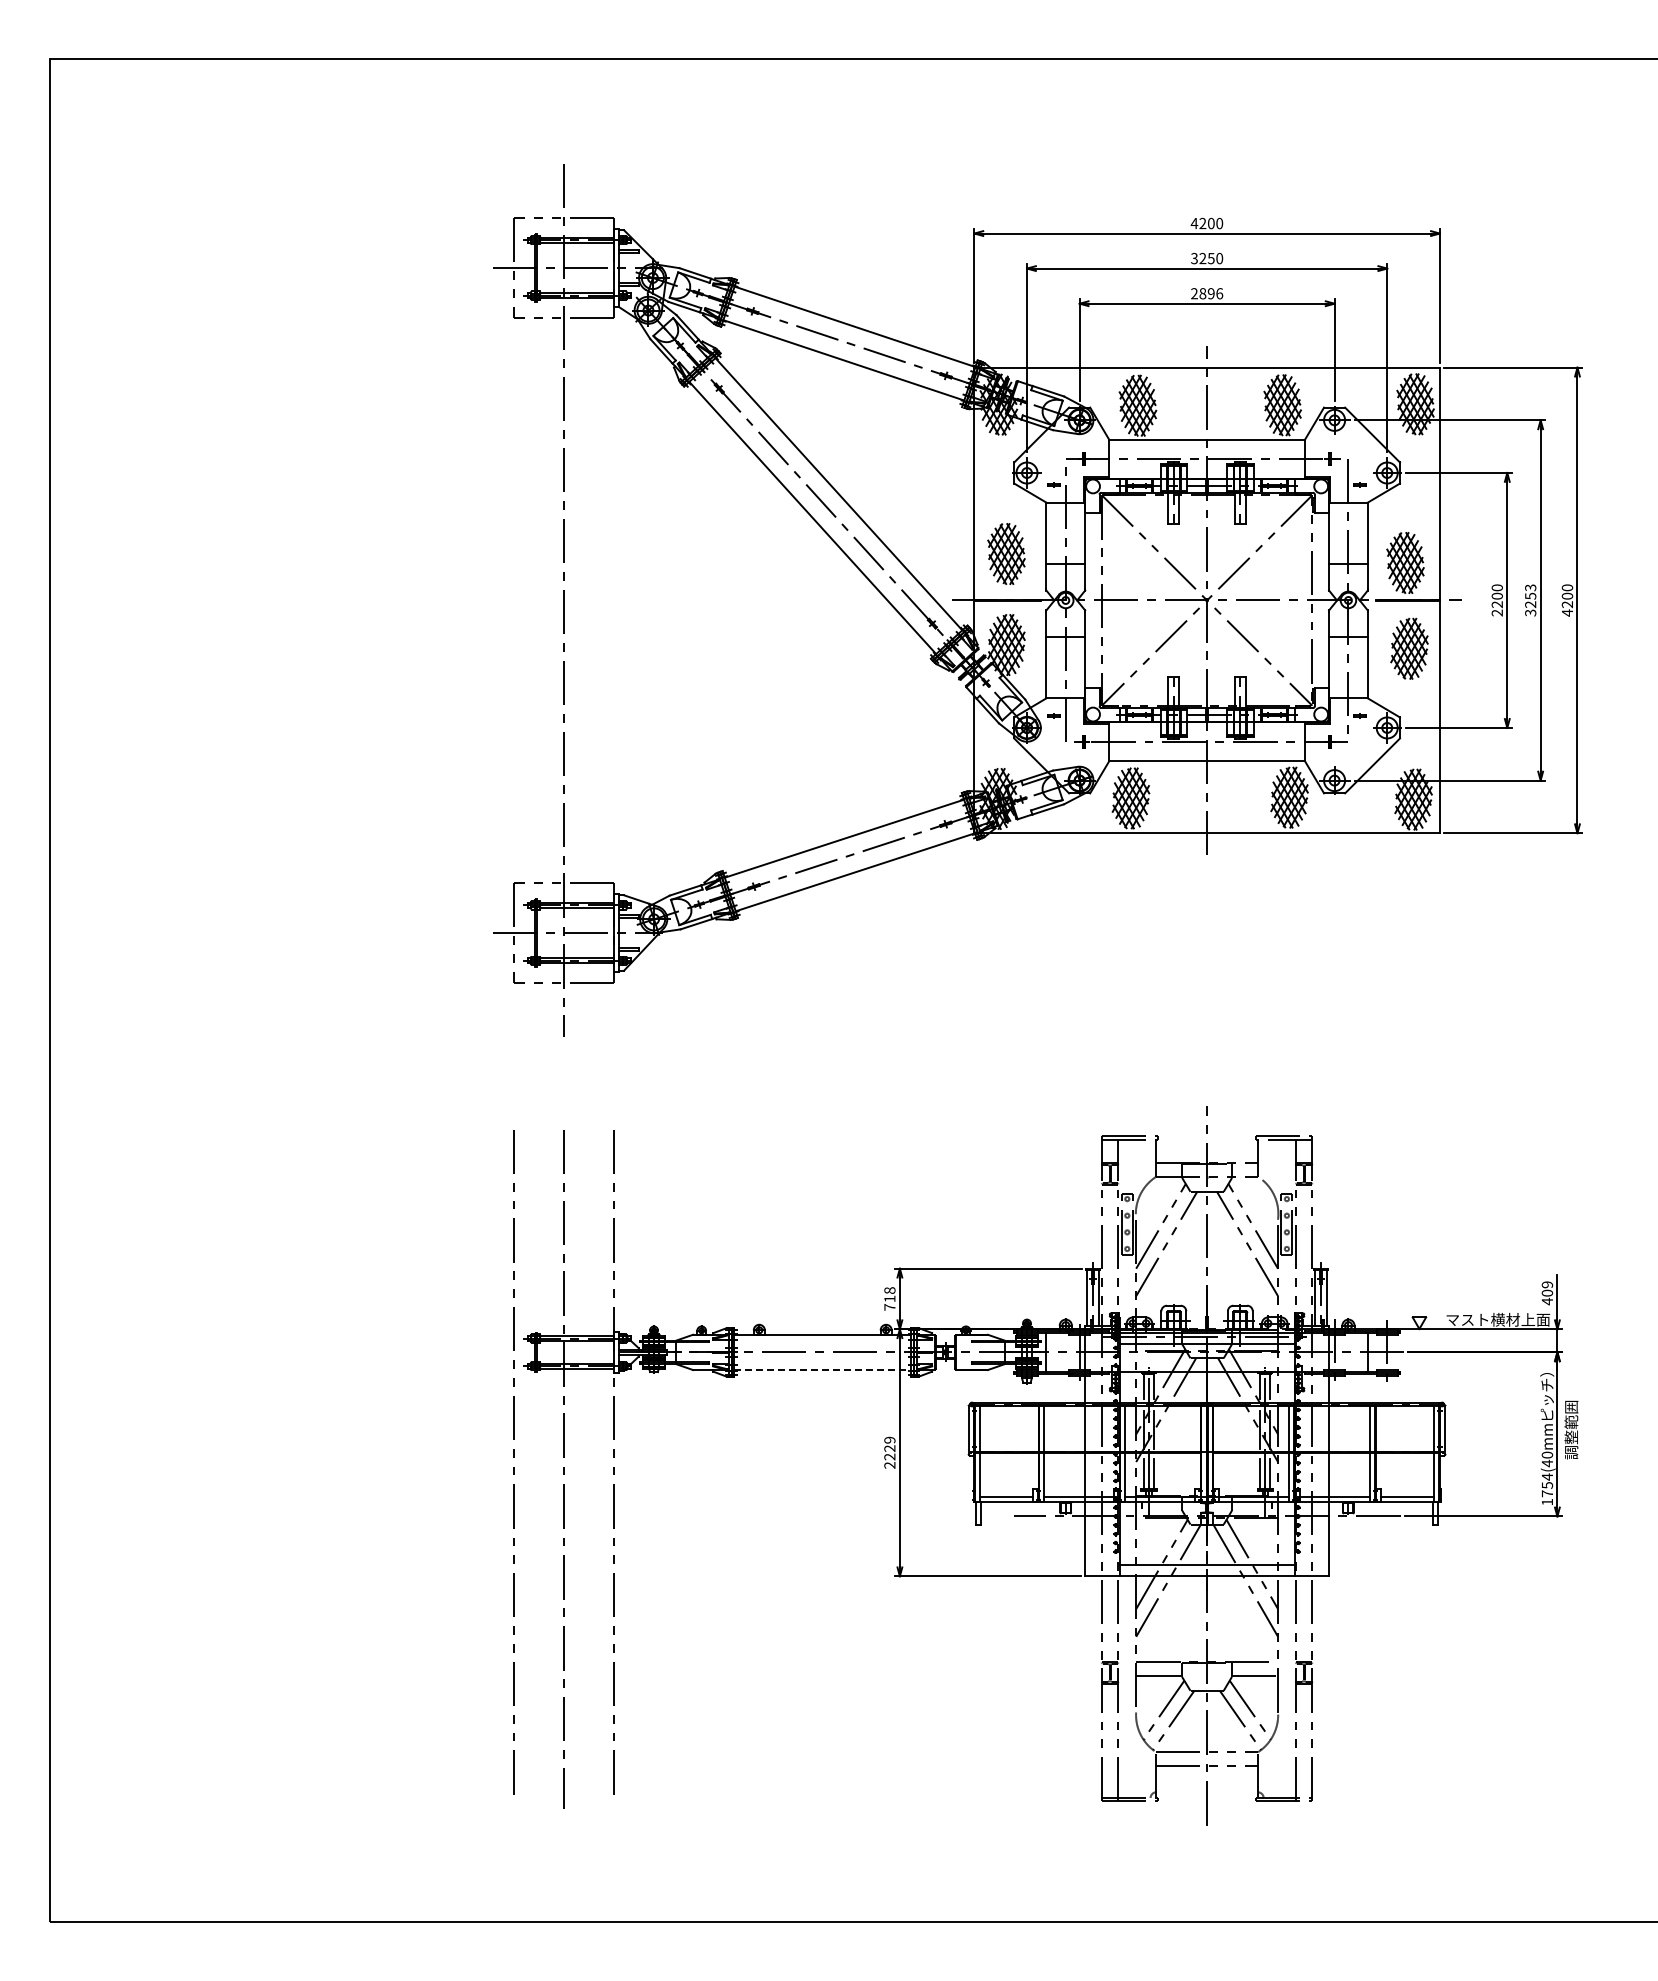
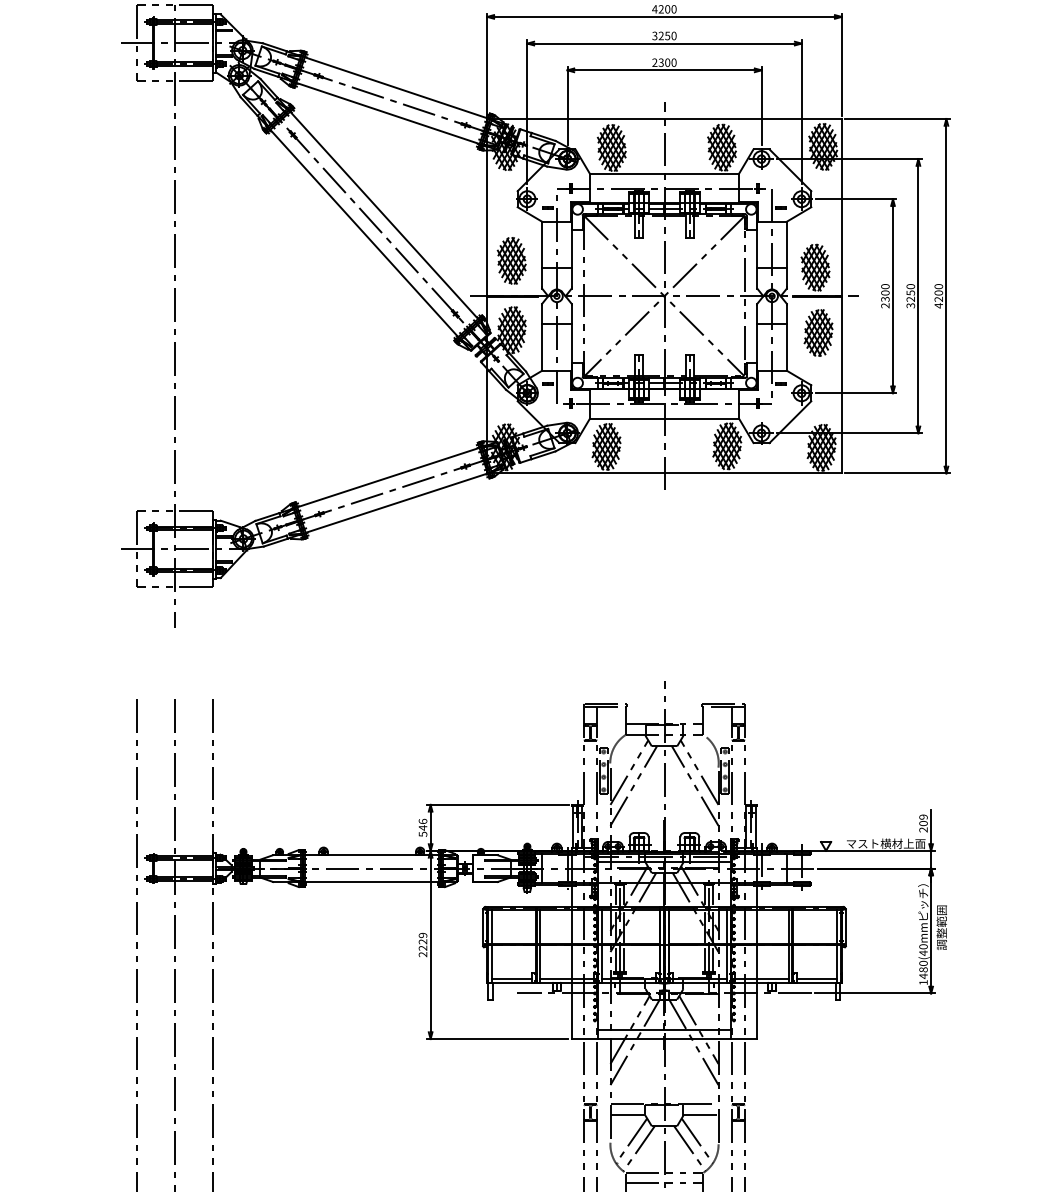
text: (1211, 293) -> (667, 62), 2896 -> 2300
text: (1530, 587) -> (910, 286), 3253 -> 3250
text: (1497, 604) -> (885, 299), 2200 -> 2300
text: (889, 1298) -> (422, 827), 718 -> 546
text: (1546, 1301) -> (922, 829), 409 -> 209
line: (823, 1370) -> (372, 882), dashed -> solid
text: (1547, 1485) -> (923, 969), 1754(40mm -> 1480(40mm

